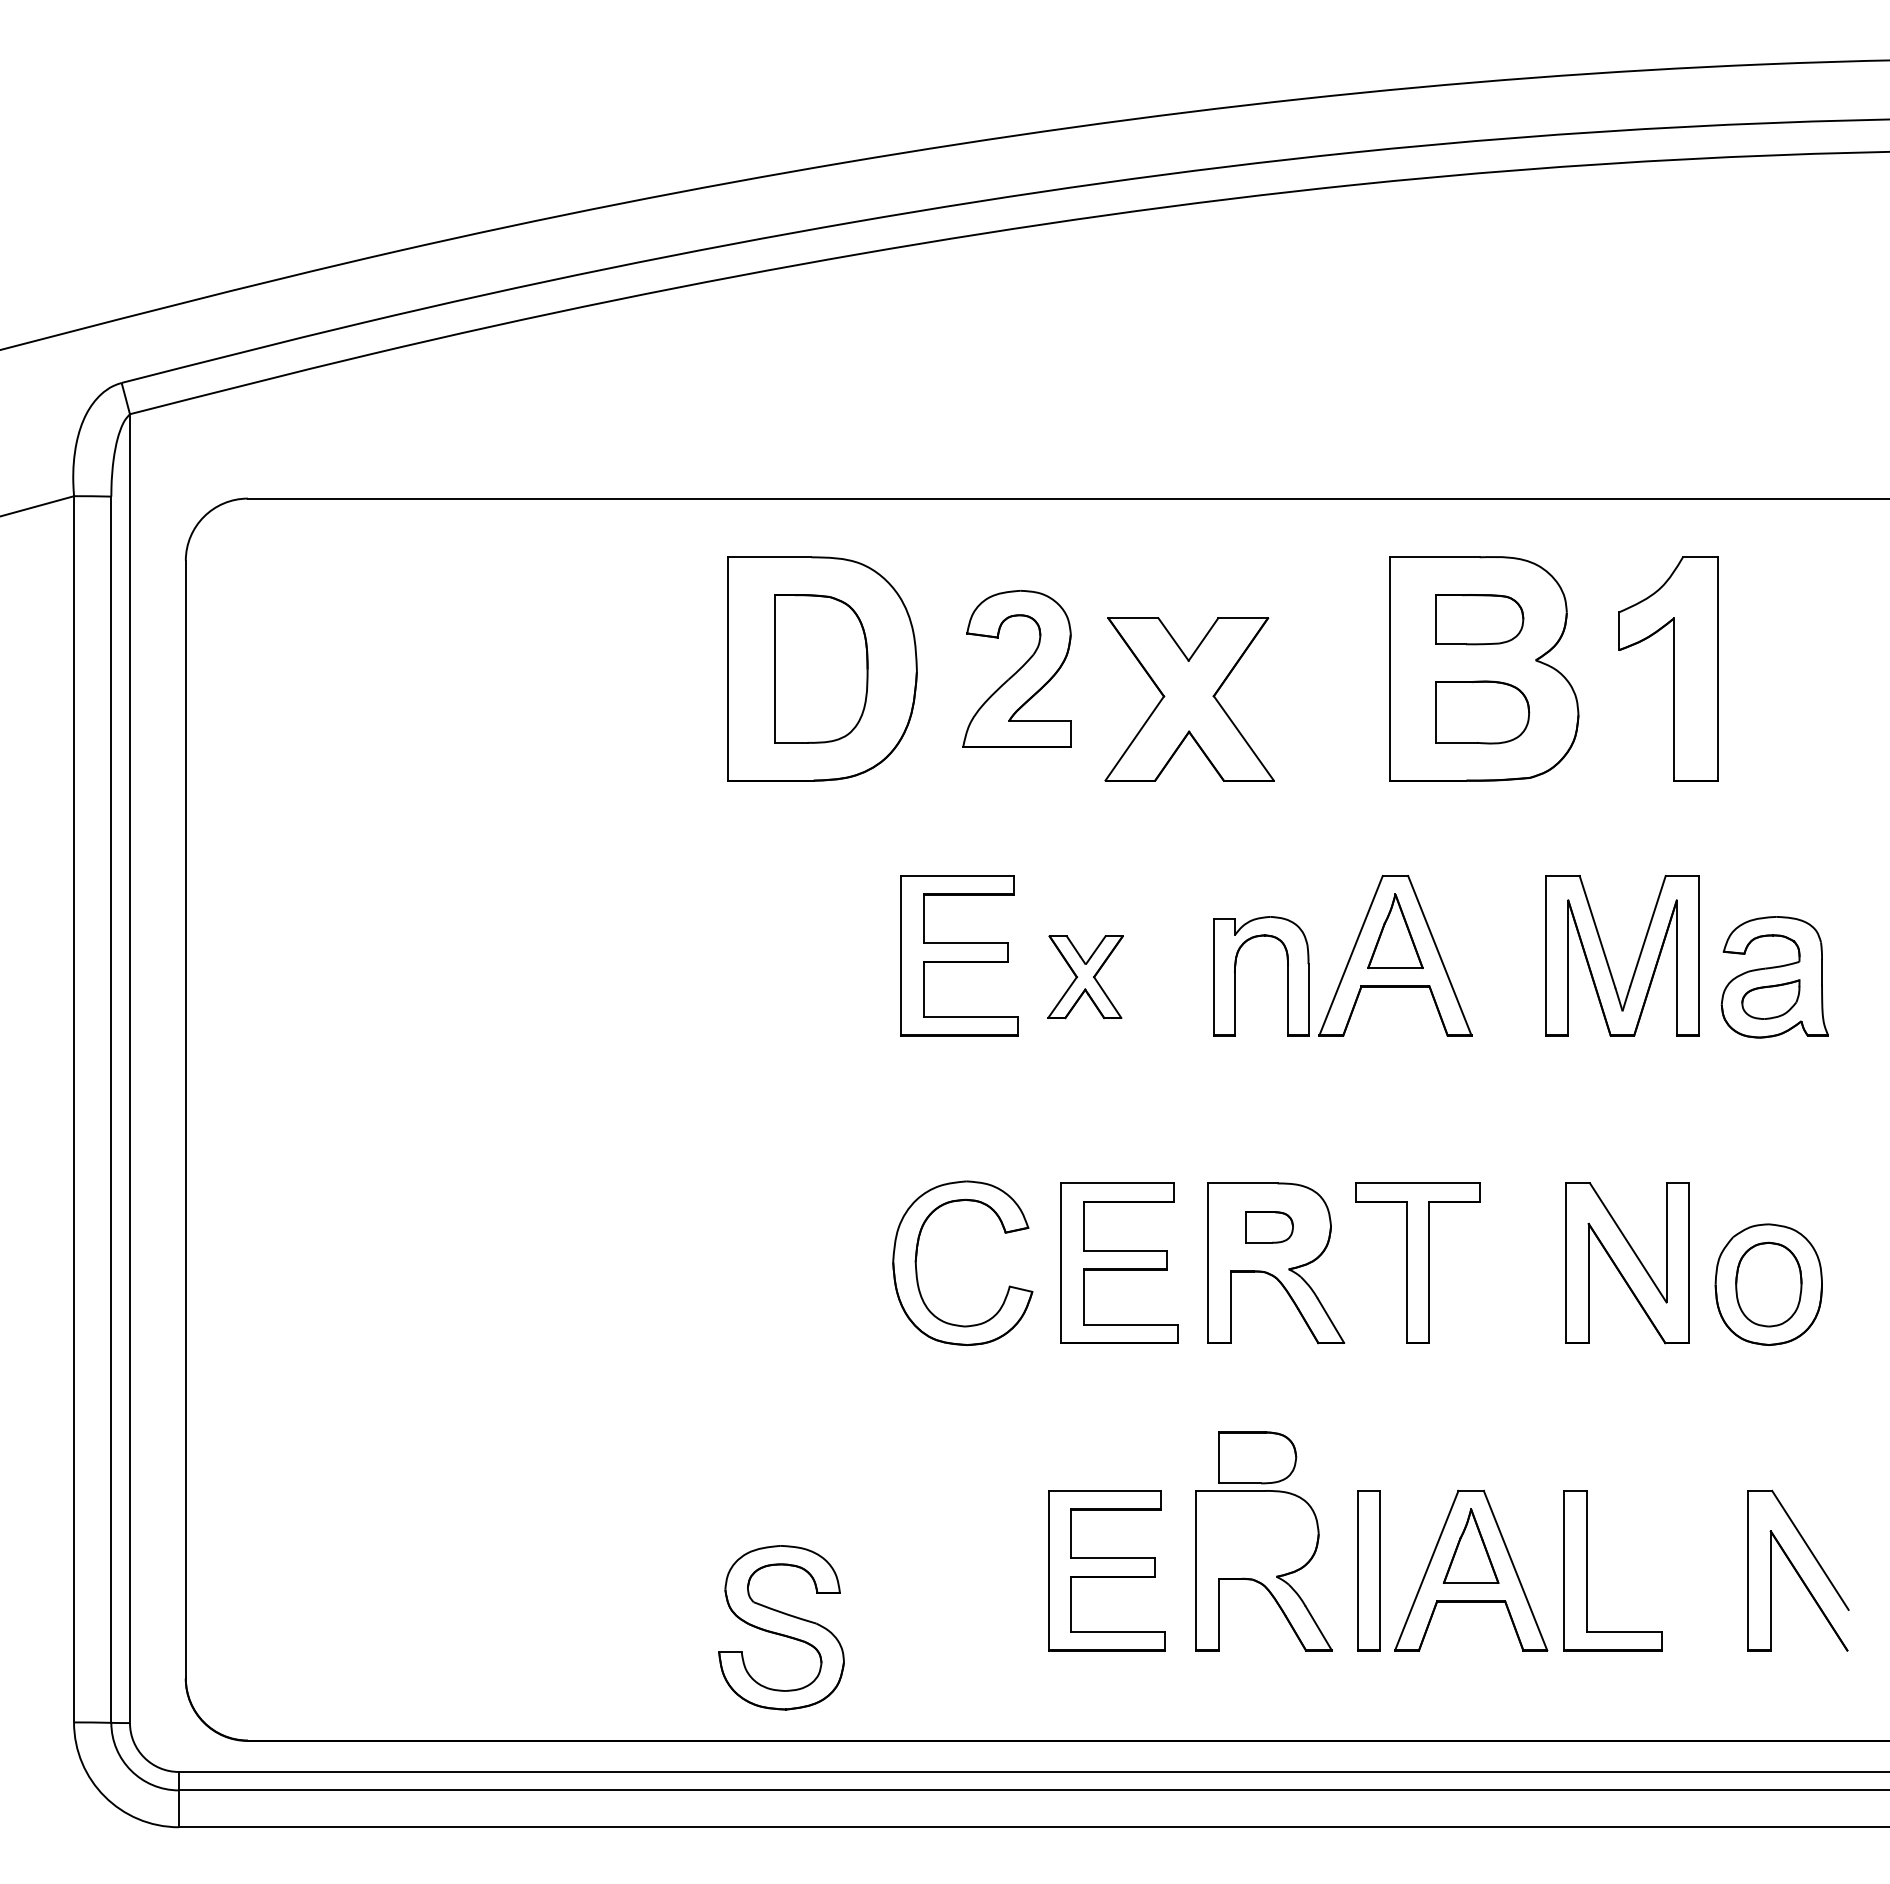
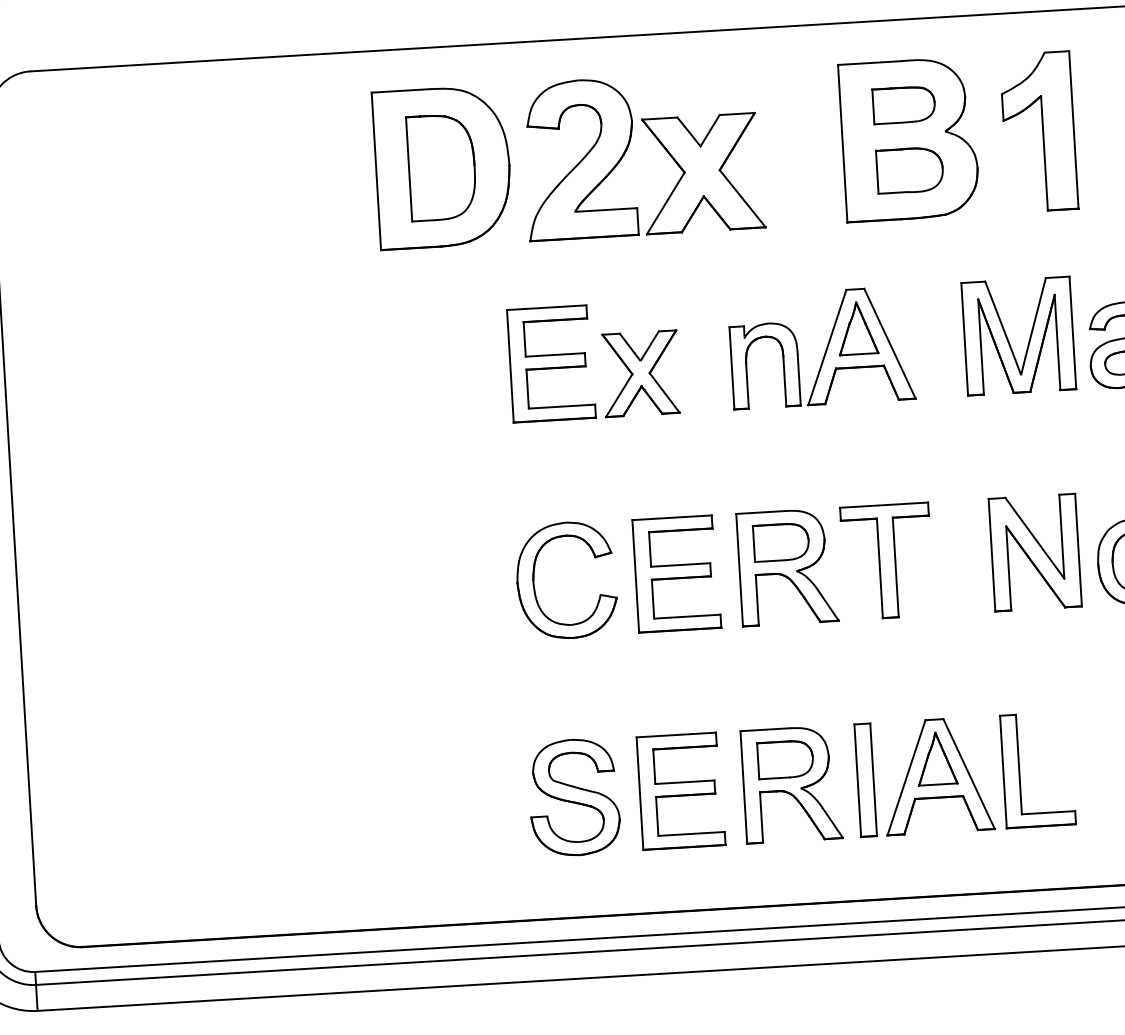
part: (1016, 668) -> (579, 158), size x1.43
part: (1085, 976) -> (641, 373), size x1.43
part: (1269, 1227) -> (781, 542), size x1.67
part: (1257, 1457) -> (785, 759), moved
part: (781, 1627) -> (574, 797), moved

